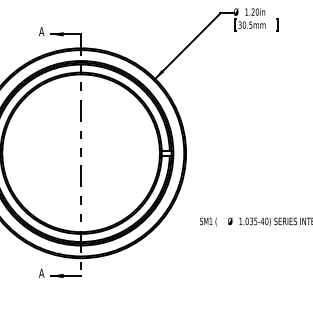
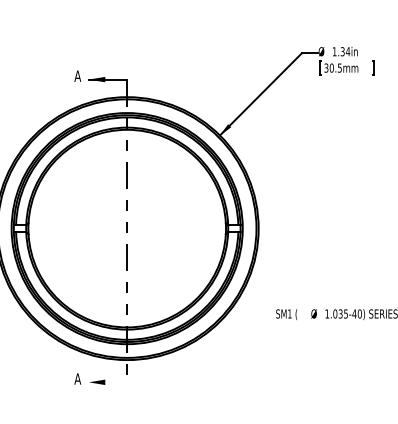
text: (255, 11) -> (345, 51), 1.20in -> 1.34in
line: (65, 276) -> (107, 382), removed

